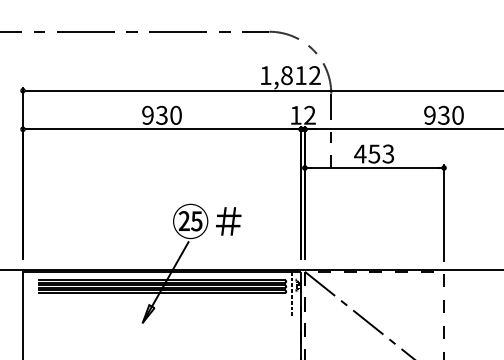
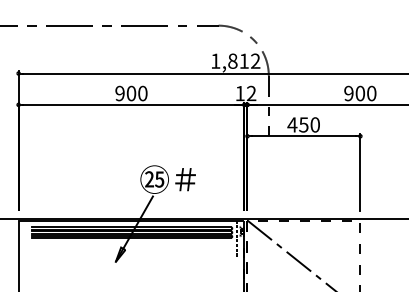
text: (162, 115) -> (131, 93), 930 -> 900
text: (444, 115) -> (360, 93), 930 -> 900
text: (387, 153) -> (314, 124), 453 -> 450

